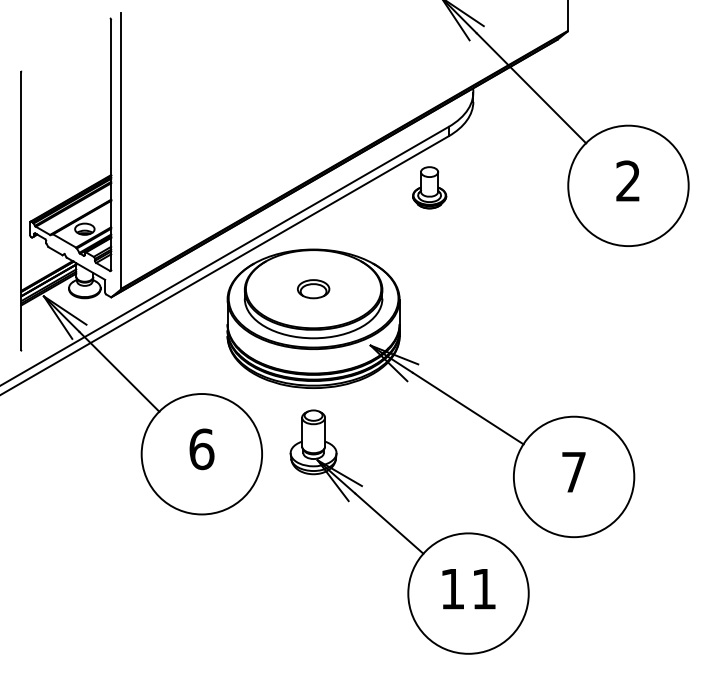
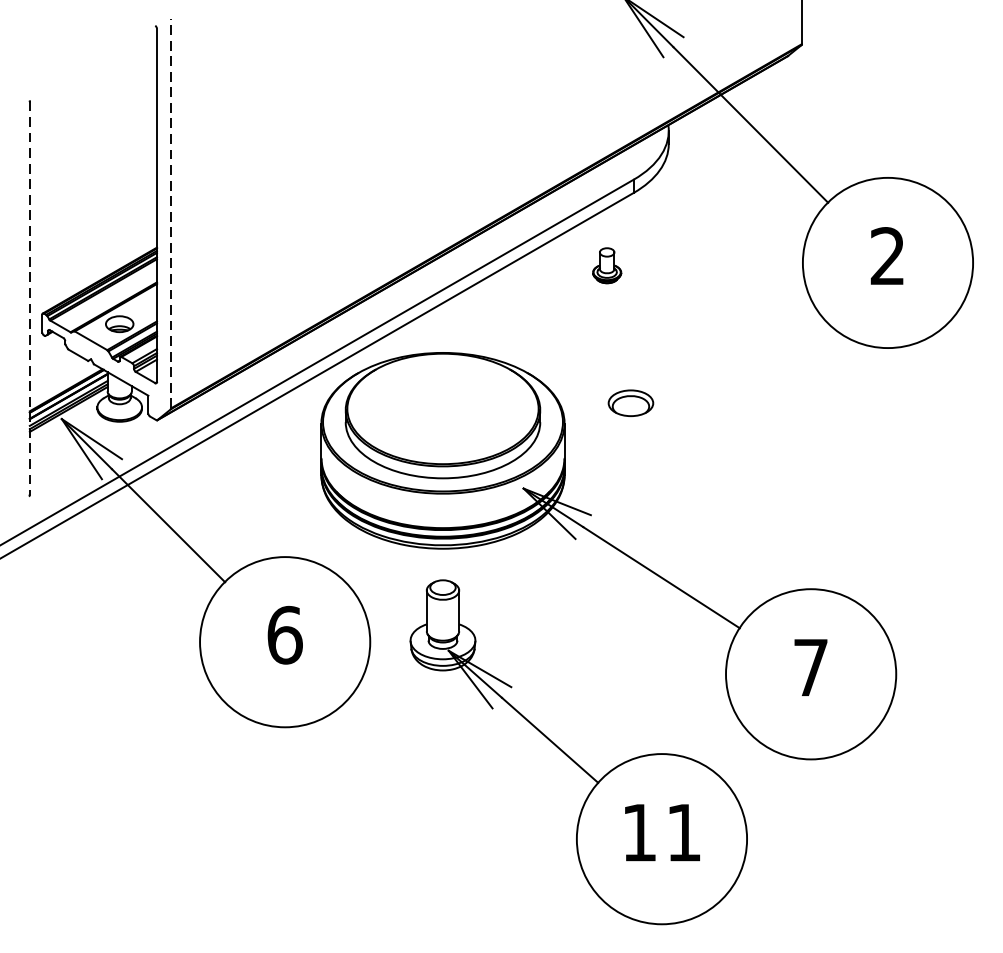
line: (121, 151) -> (171, 214), solid -> dashed
part: (429, 187) -> (606, 265), size x0.6
line: (21, 211) -> (30, 299), solid -> dashed
part: (313, 289) -> (630, 403), moved

